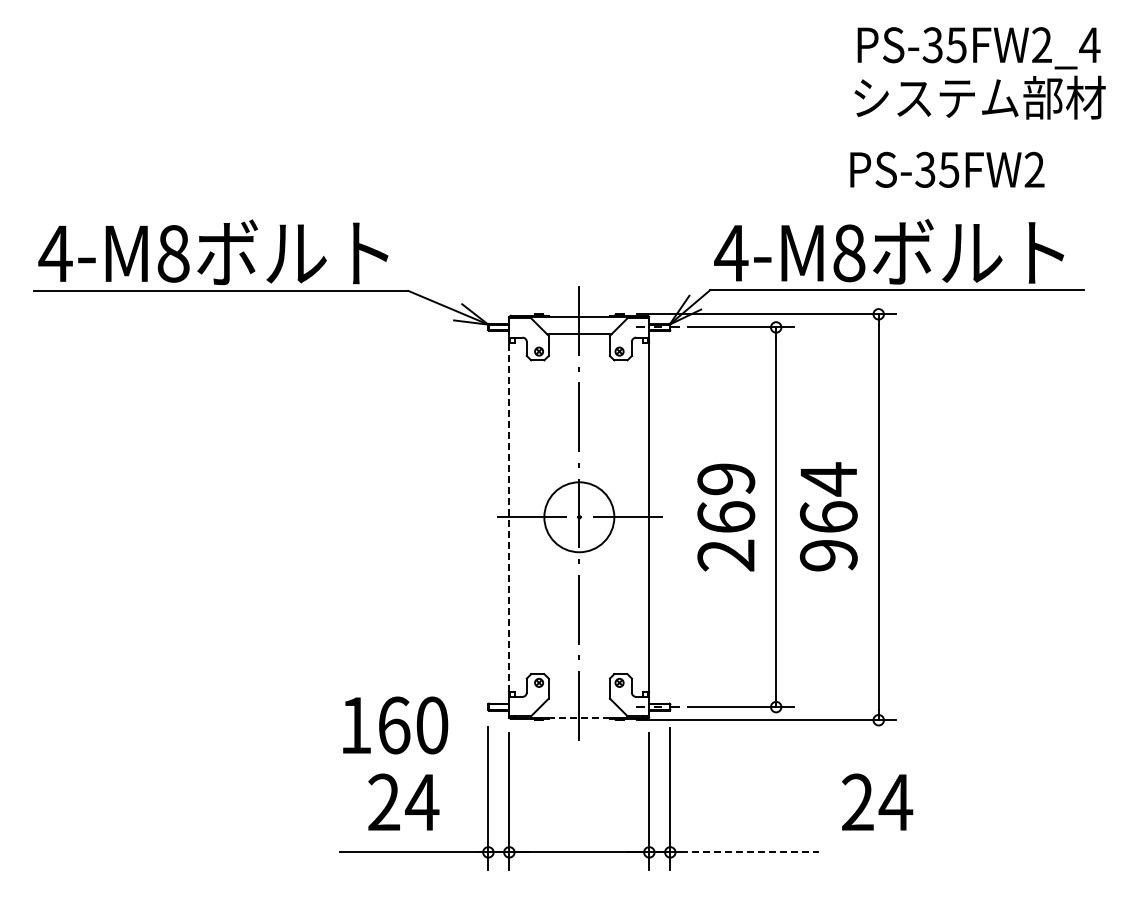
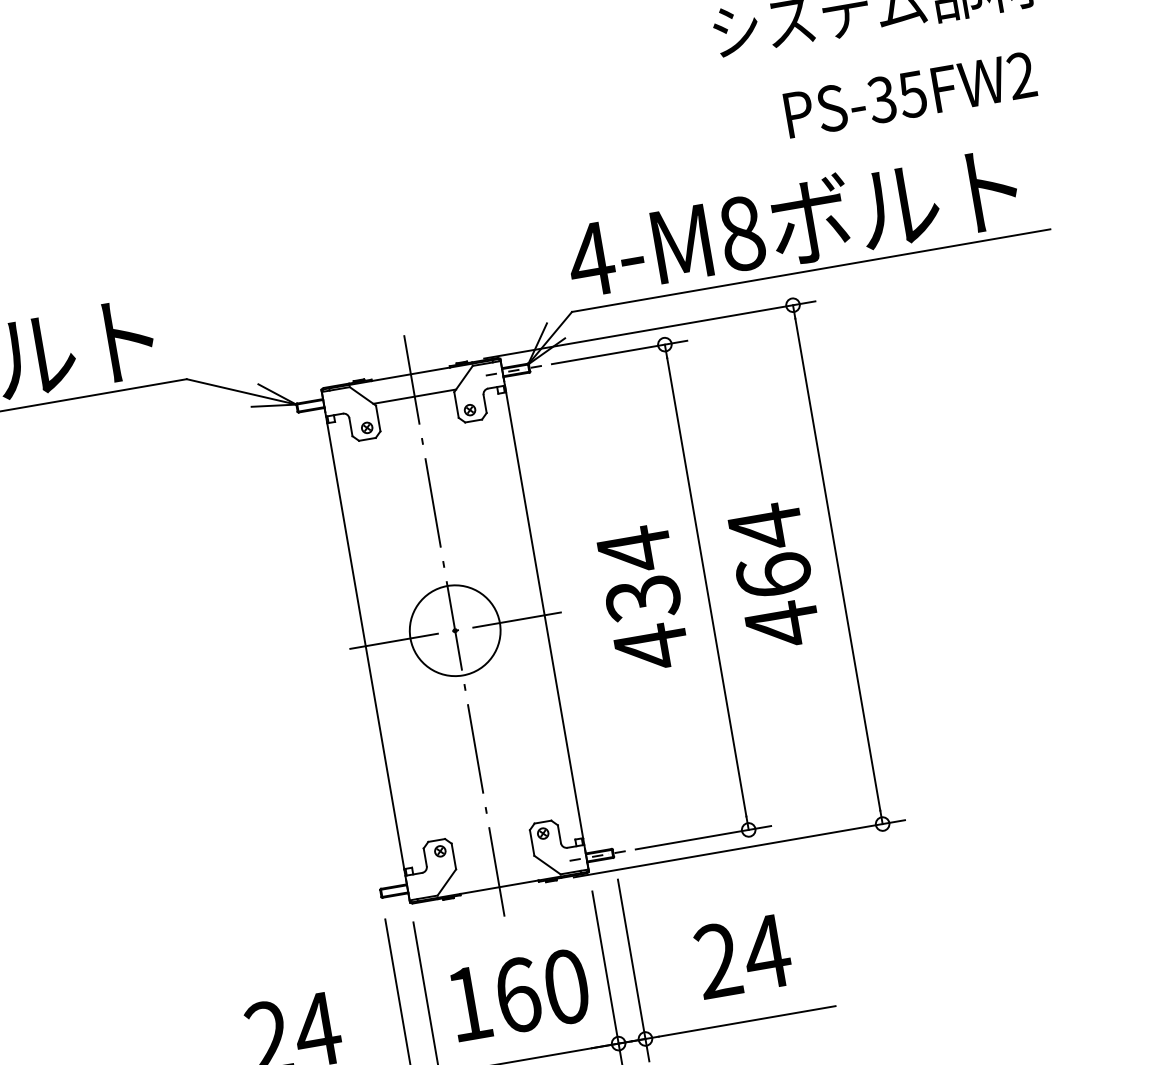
text: (947, 169) -> (910, 94), moved
line: (509, 516) -> (365, 645), dashed -> solid
text: (726, 517) -> (643, 598), 269 -> 434
text: (828, 555) -> (782, 624), 964 -> 464
line: (579, 717) -> (499, 886), dashed -> solid
text: (395, 725) -> (519, 995), moved
text: (877, 801) -> (743, 955), moved
line: (750, 852) -> (747, 1021), dashed -> solid

